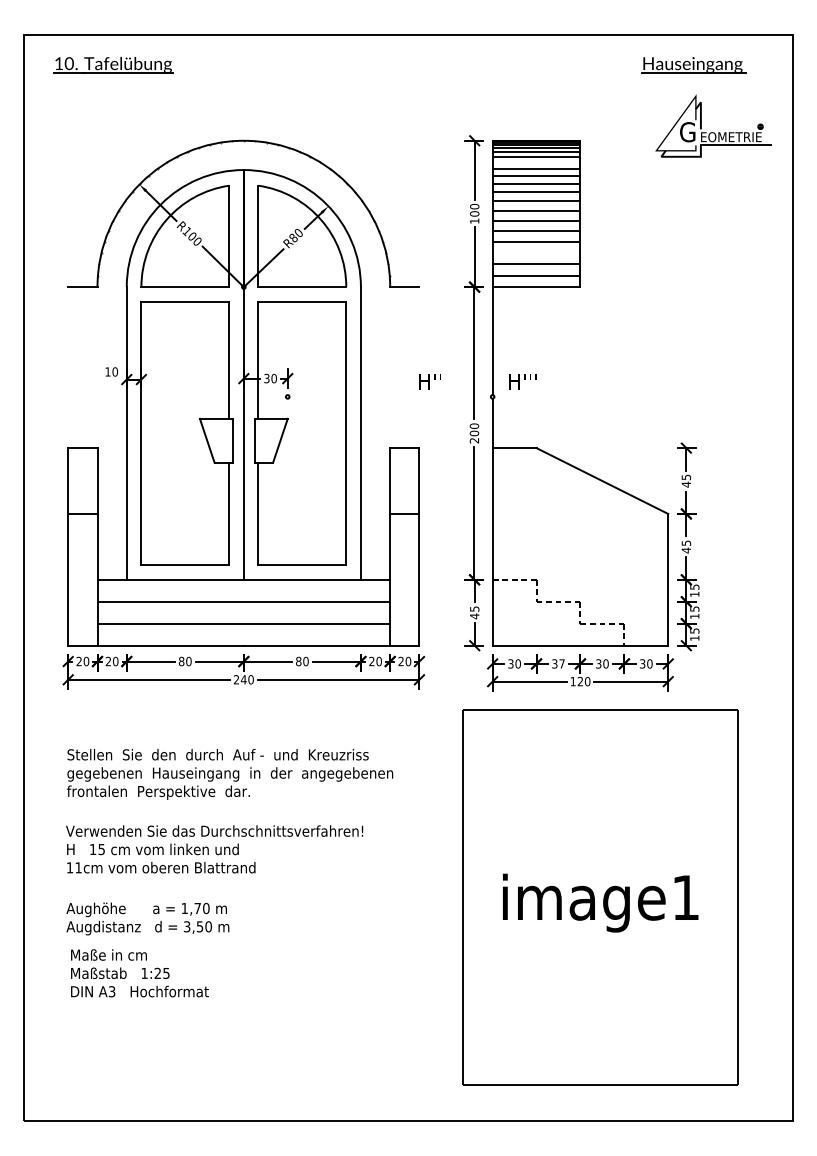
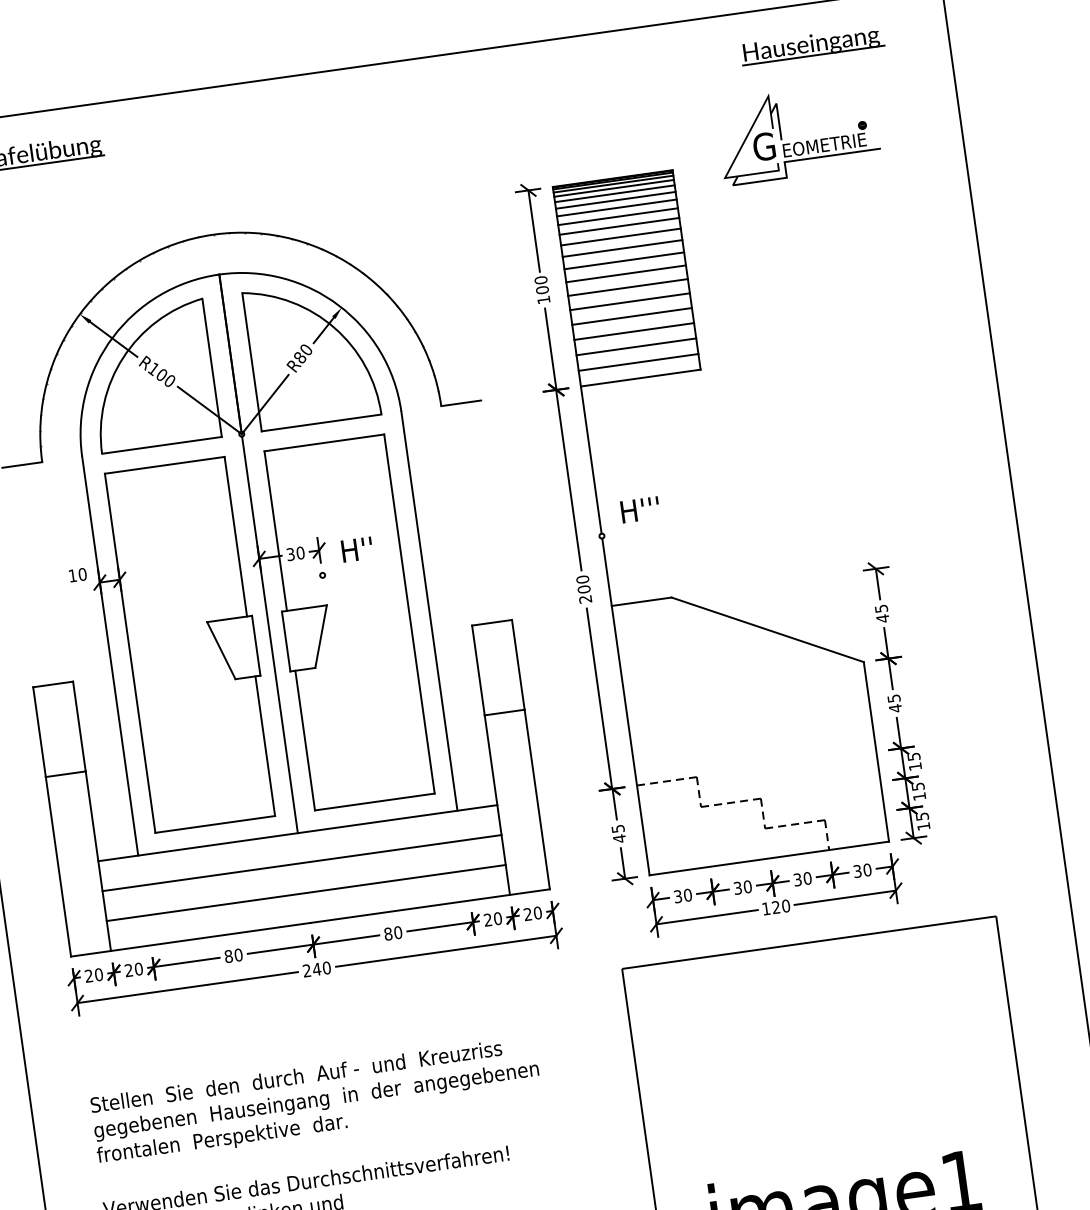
part: (713, 132) -> (799, 142), moved
line: (536, 162) -> (616, 208), added
line: (536, 252) -> (634, 330), added
text: (429, 381) -> (356, 549), moved
text: (561, 663) -> (746, 886), 37 -> 30

